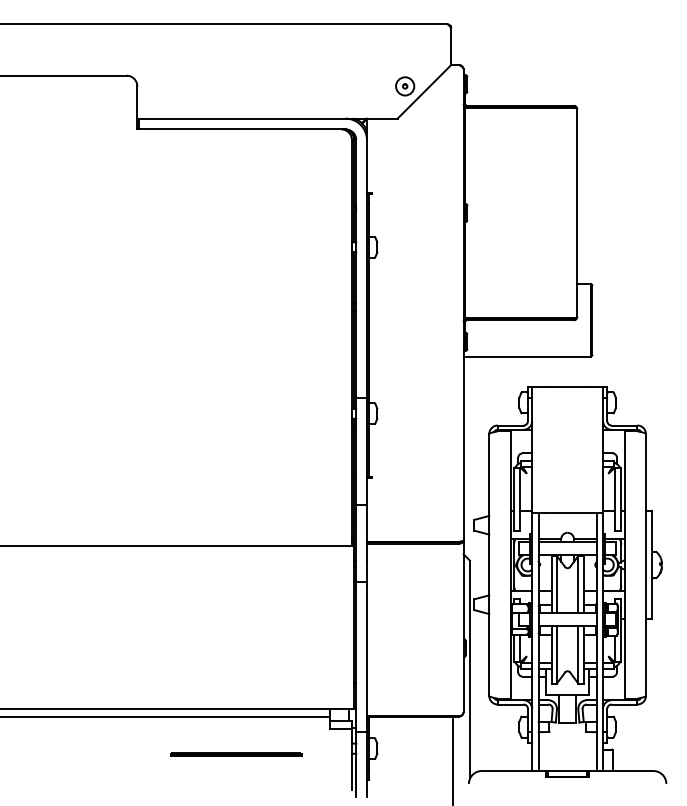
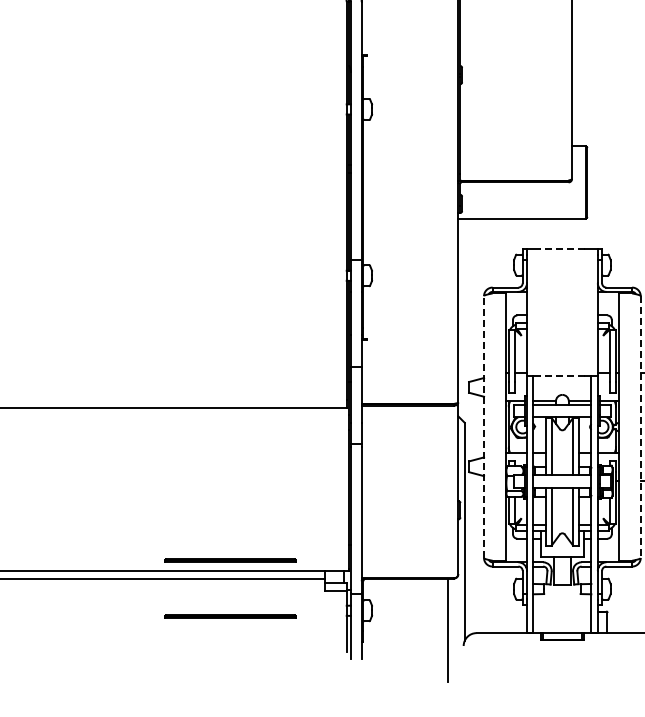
line: (567, 386) -> (562, 248), solid -> dashed
line: (567, 513) -> (562, 375), solid -> dashed
line: (489, 565) -> (484, 427), solid -> dashed
line: (645, 565) -> (640, 427), solid -> dashed
line: (236, 698) -> (231, 560), added

